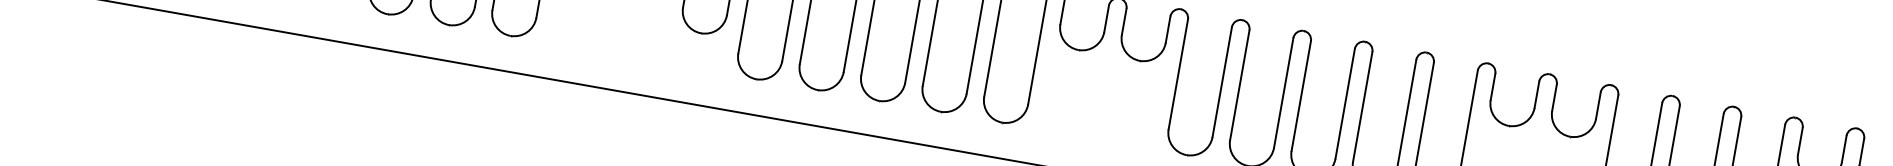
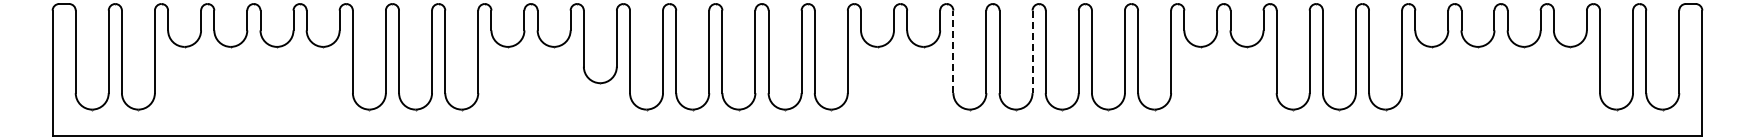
line: (1178, 74) -> (953, 51), solid -> dashed
line: (1283, 93) -> (1032, 52), solid -> dashed

